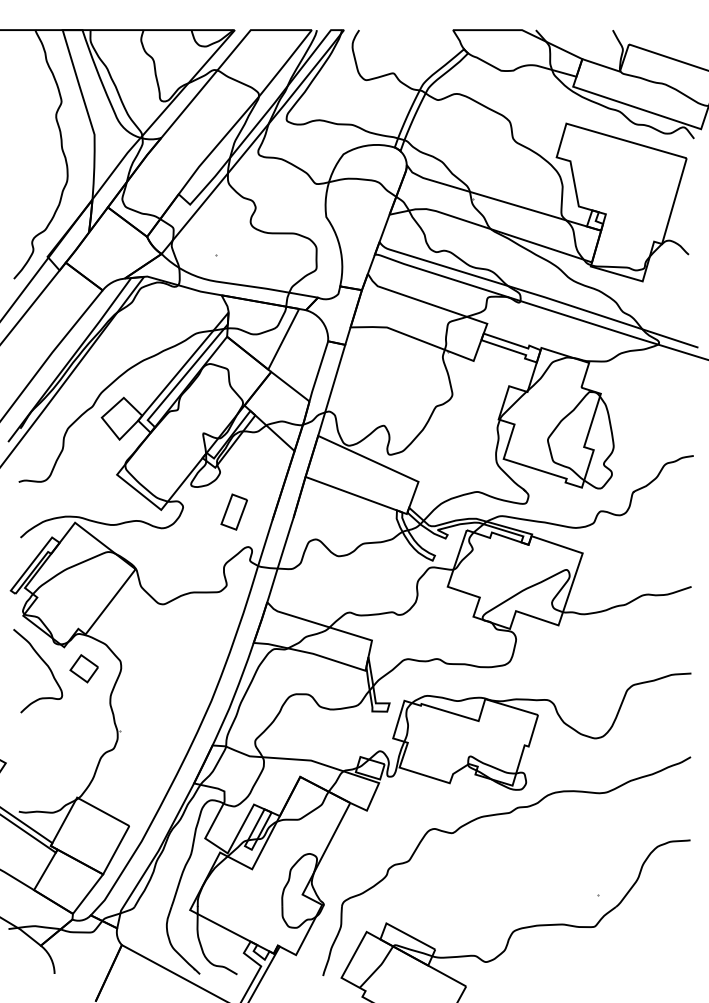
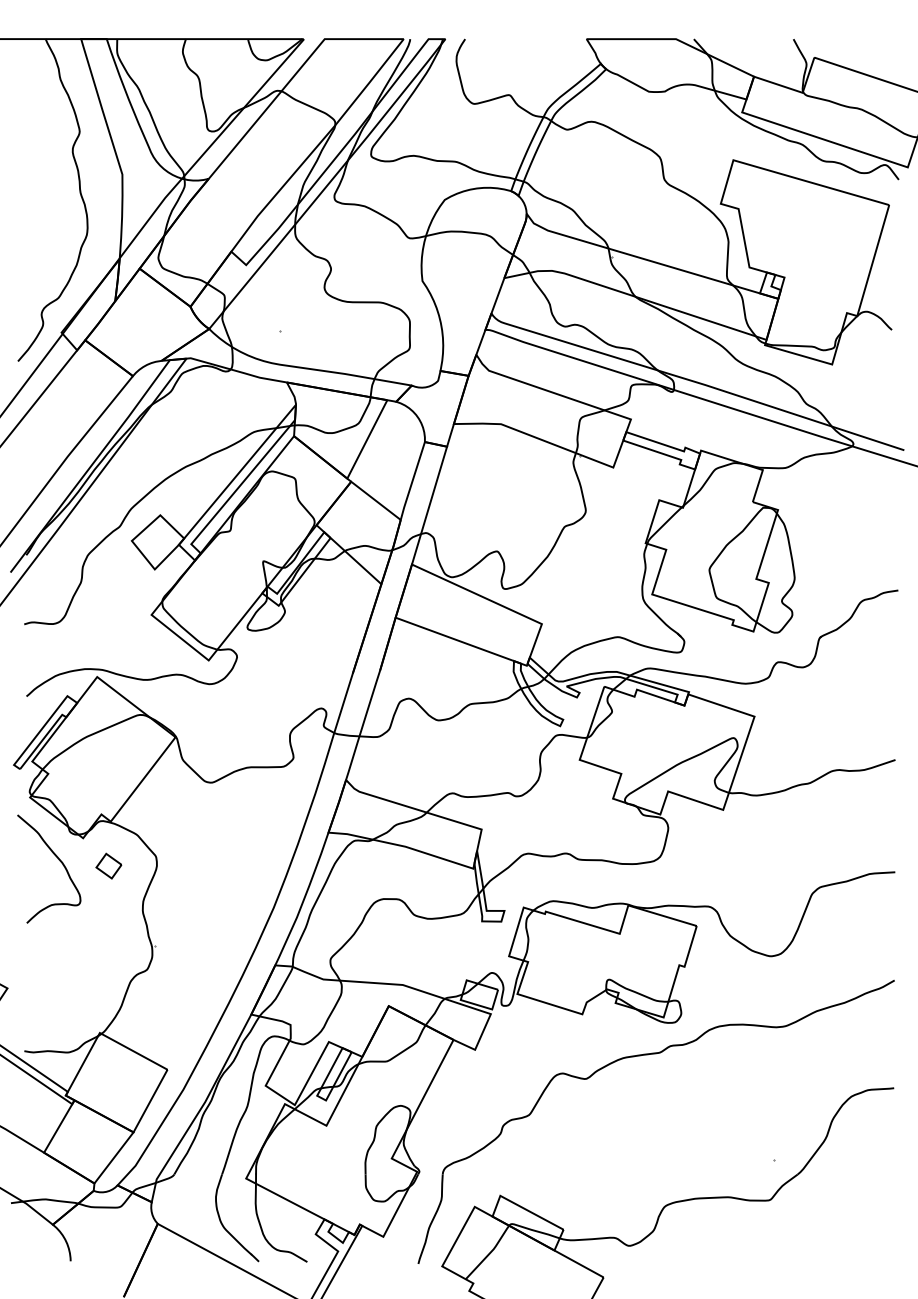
part: (233, 511) -> (302, 662), removed
part: (83, 668) -> (108, 865), size x0.7

